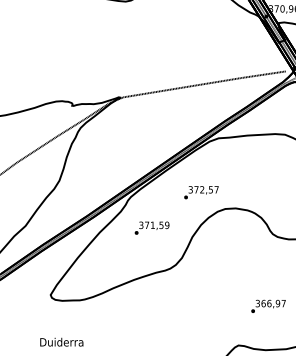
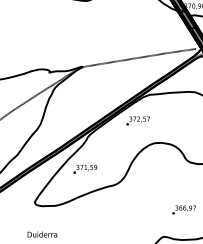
text: (200, 191) -> (137, 120), moved
text: (152, 228) -> (85, 169), moved

